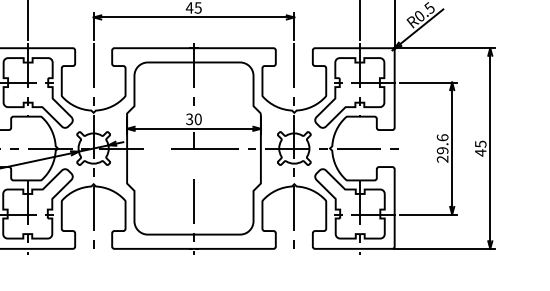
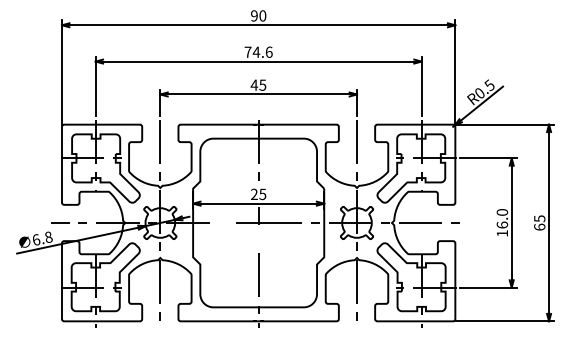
text: (193, 119) -> (258, 194), 30 -> 25
text: (442, 148) -> (502, 222), 29.6 -> 16.0
text: (480, 152) -> (539, 226), 45 -> 65

